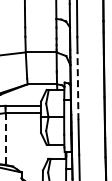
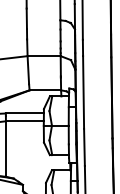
line: (77, 86) -> (83, 92), dashed -> solid
line: (5, 139) -> (5, 149), dashed -> solid

